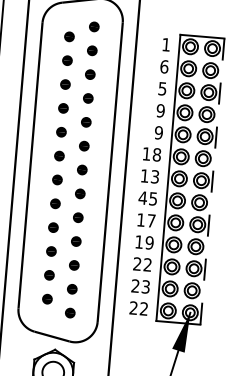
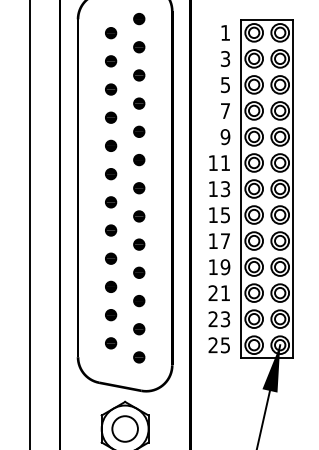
text: (164, 66) -> (225, 58), 6 -> 3
text: (160, 111) -> (225, 111), 9 -> 7
text: (156, 155) -> (225, 163), 18 -> 11
line: (212, 182) -> (293, 189), dashed -> solid
text: (143, 197) -> (213, 214), 45 -> 15
text: (146, 264) -> (224, 292), 22 -> 21
text: (144, 309) -> (225, 345), 22 -> 25

